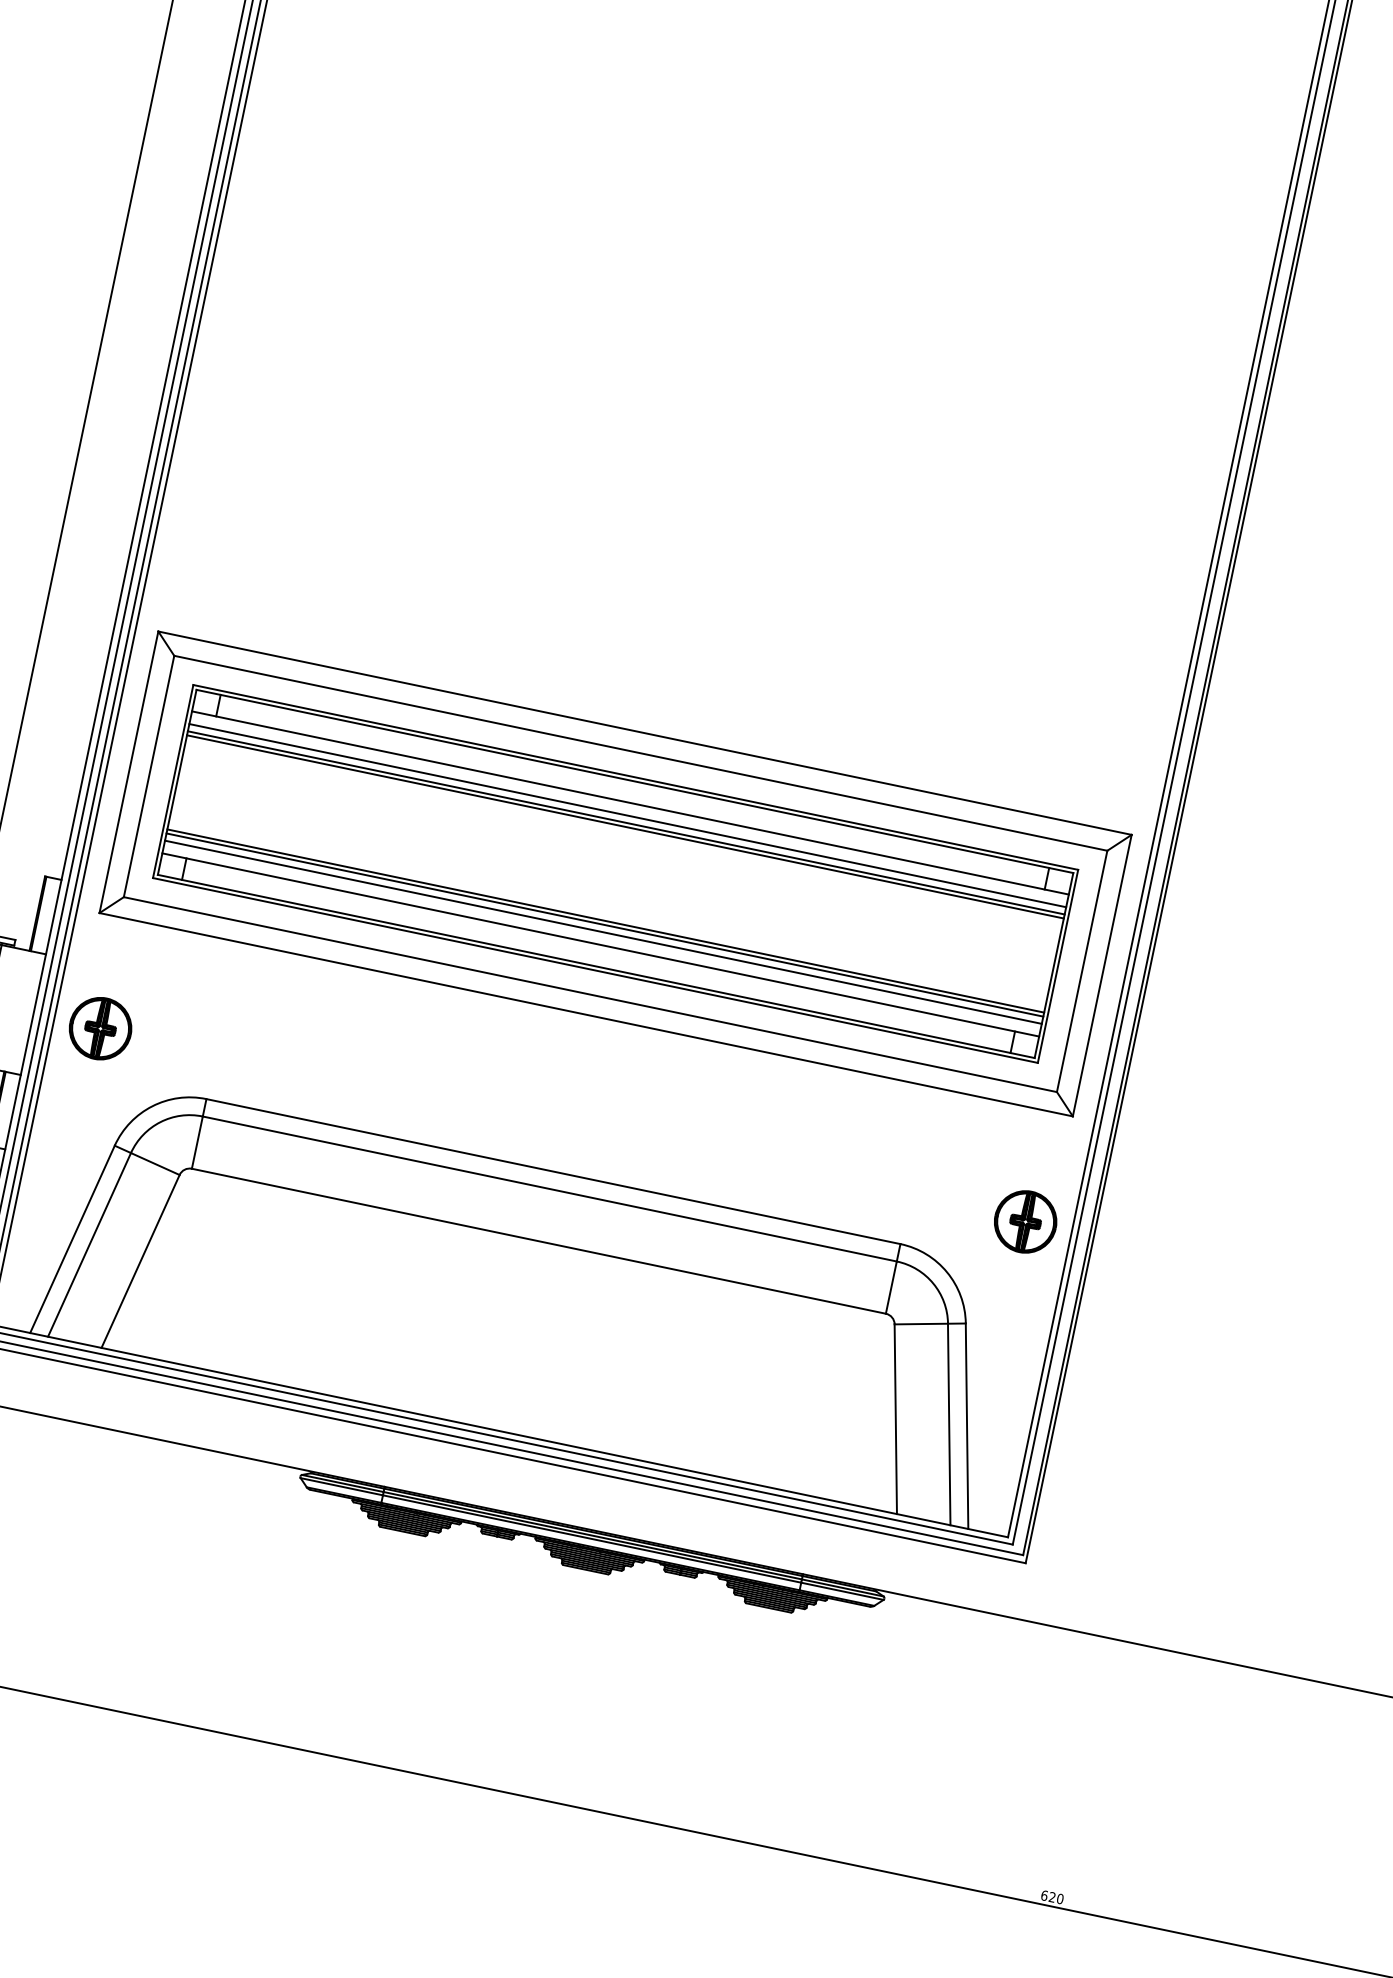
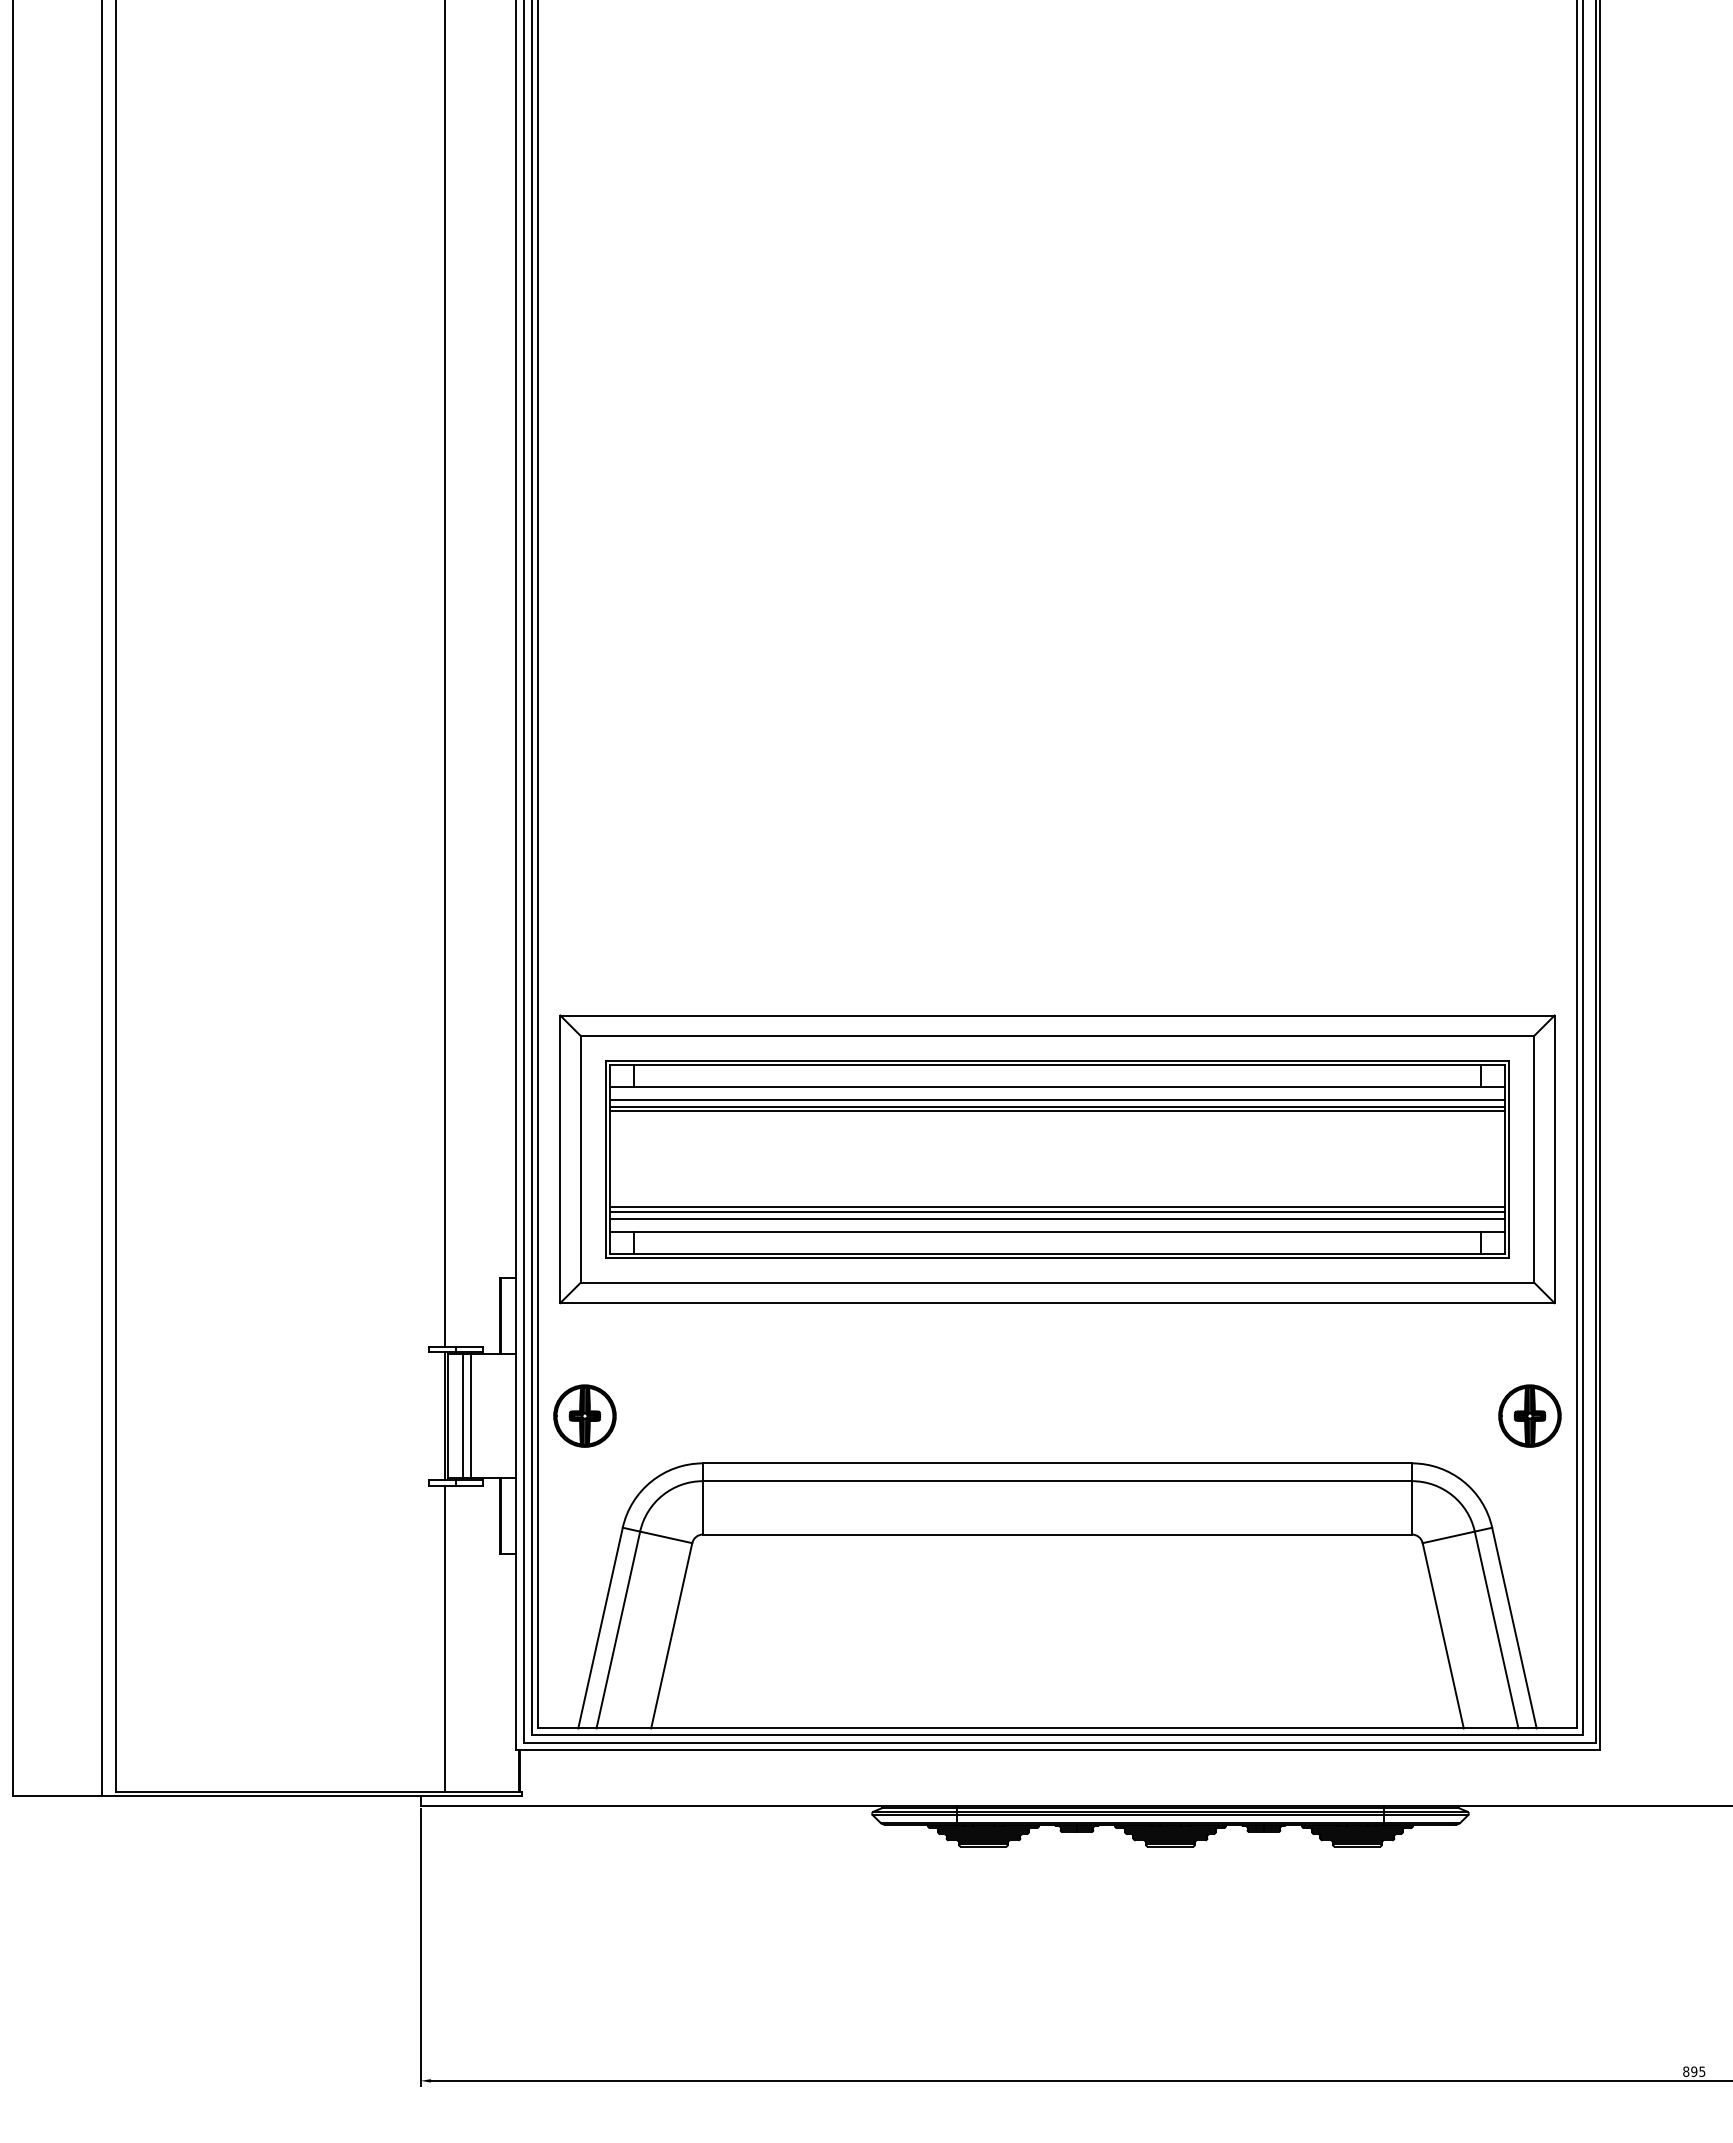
text: (1052, 1897) -> (1694, 2071), 620 -> 895

